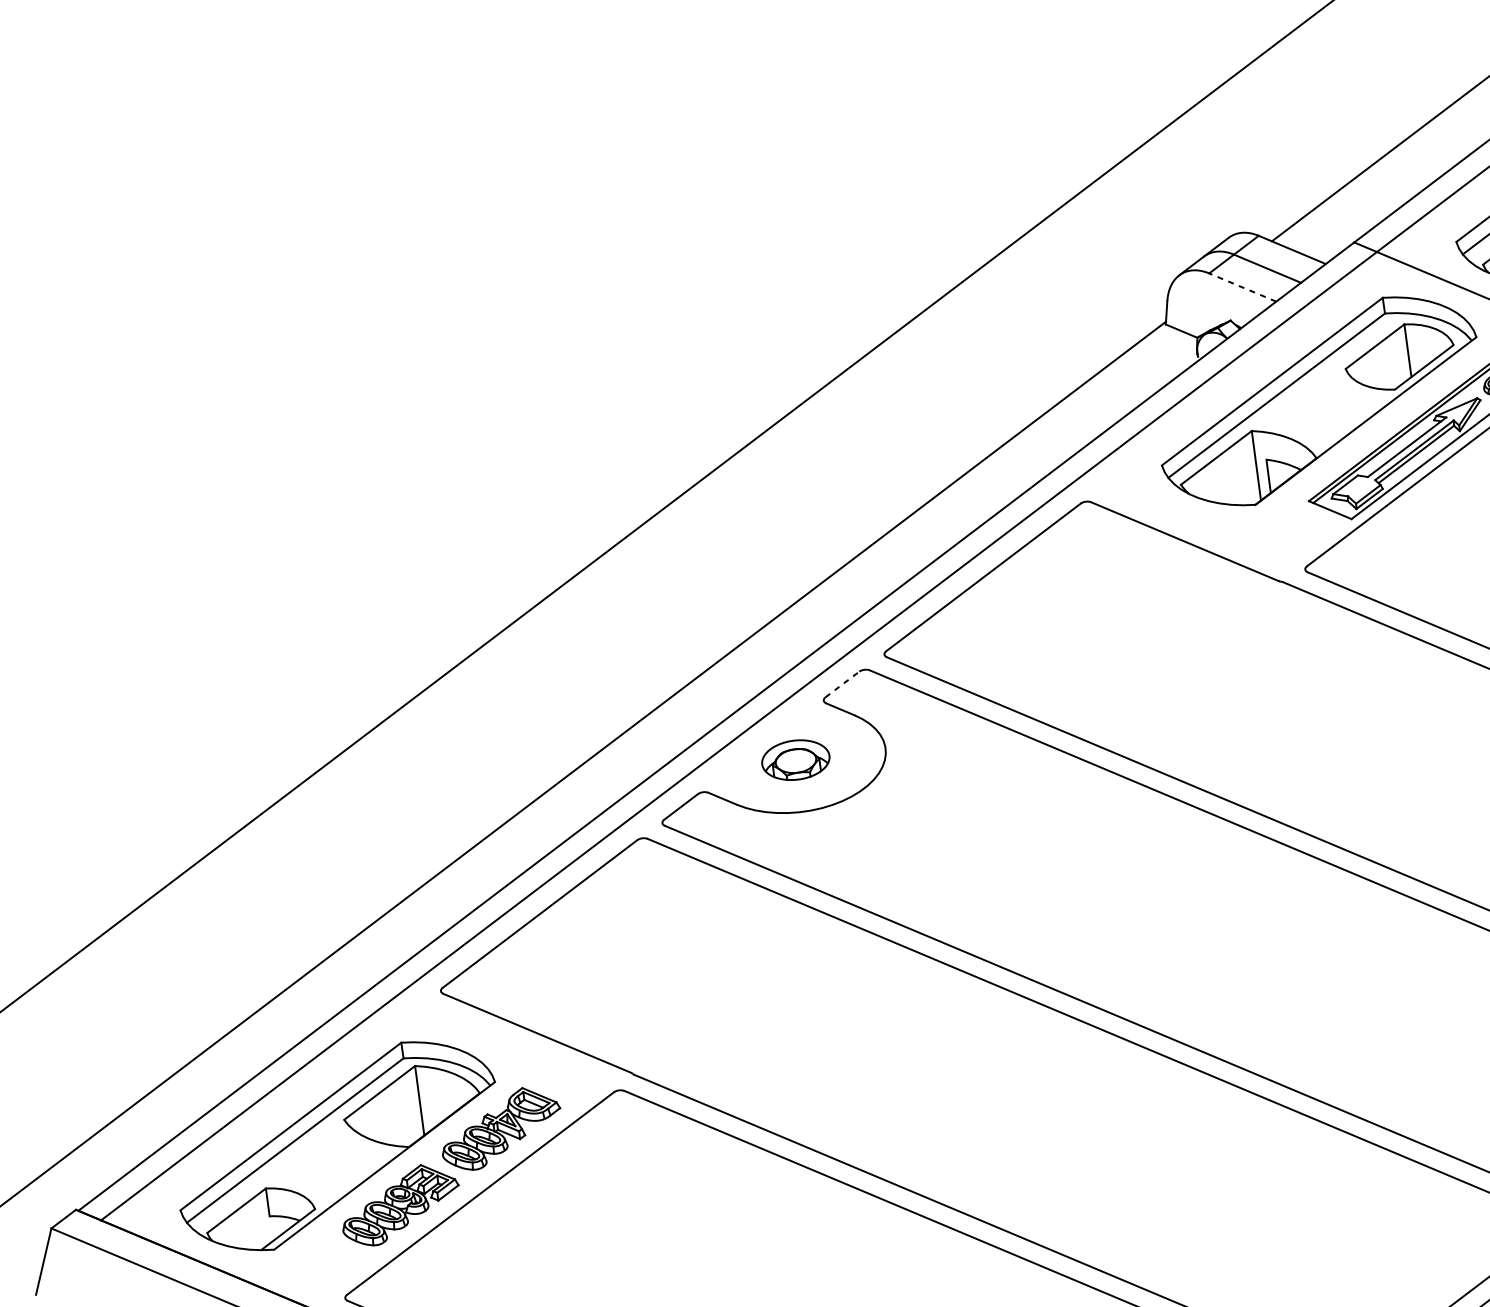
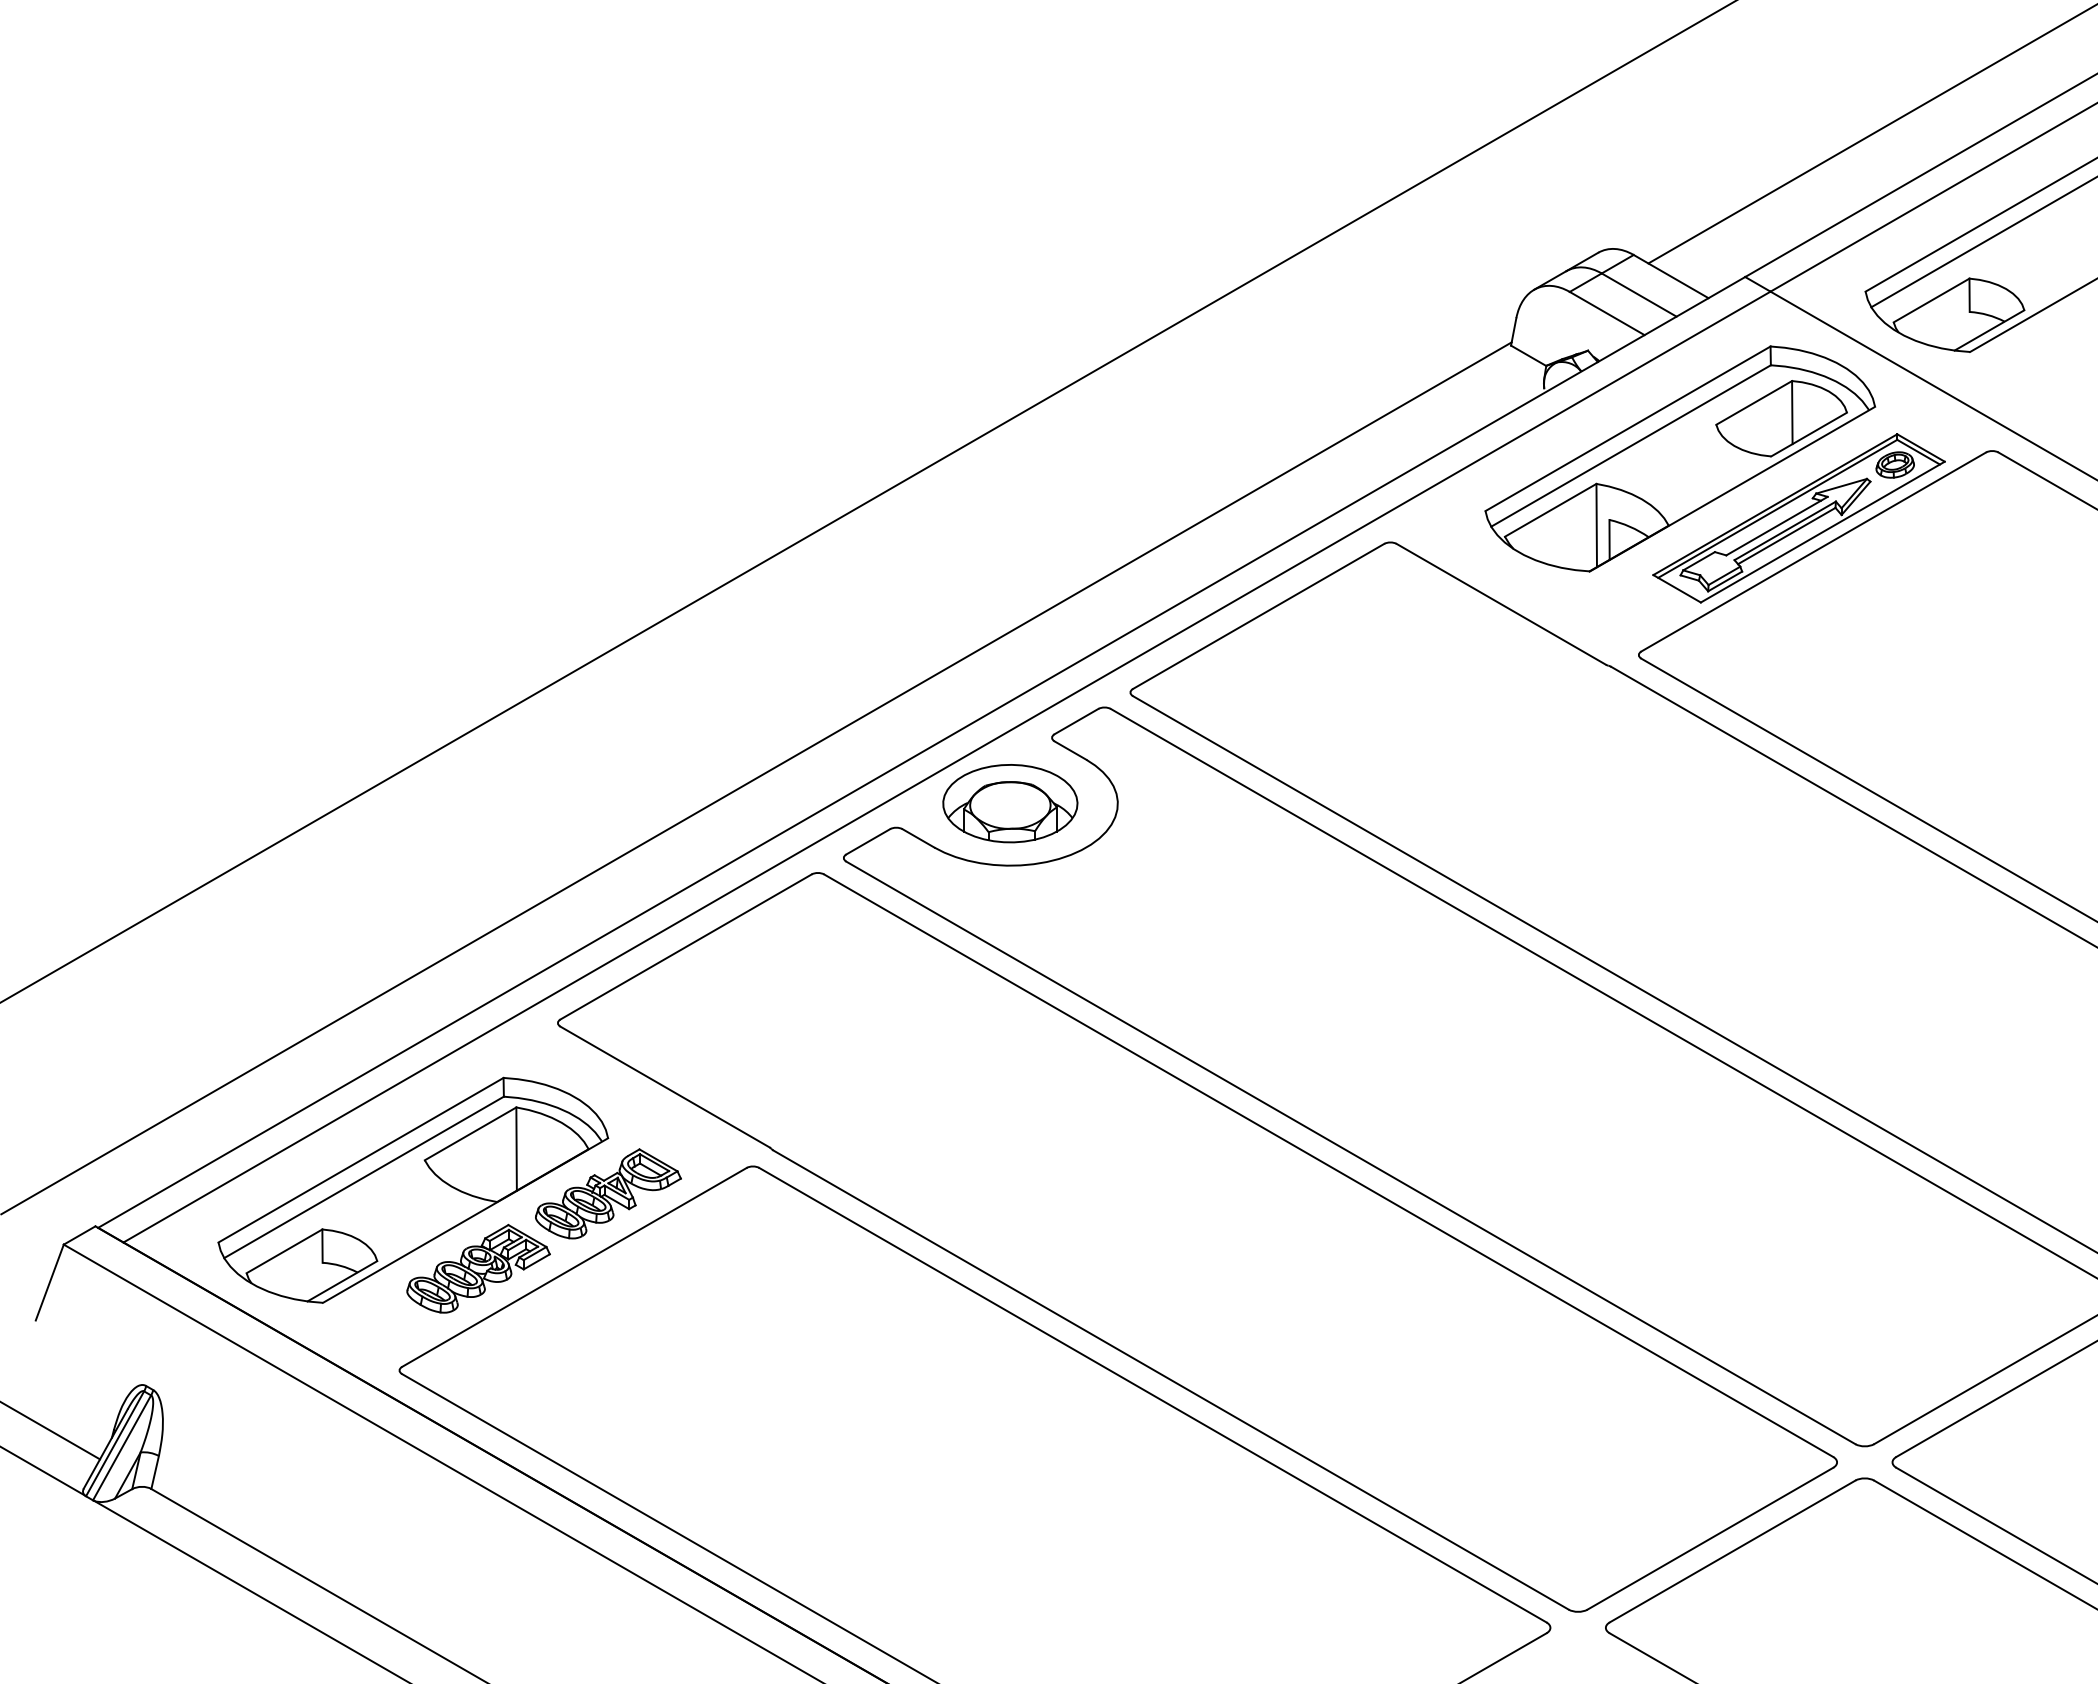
line: (1242, 287) -> (1606, 313), dashed -> solid
line: (842, 684) -> (1076, 721), dashed -> solid
part: (795, 759) -> (1010, 803), size x1.67

